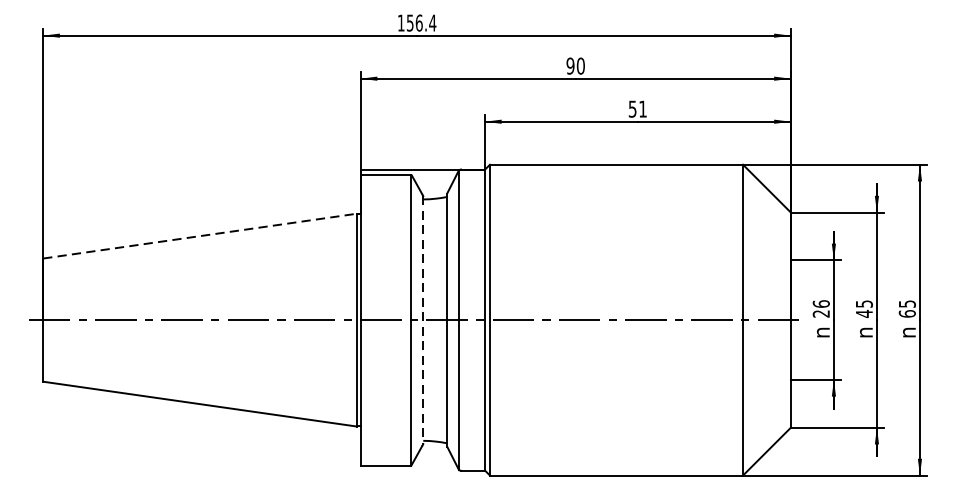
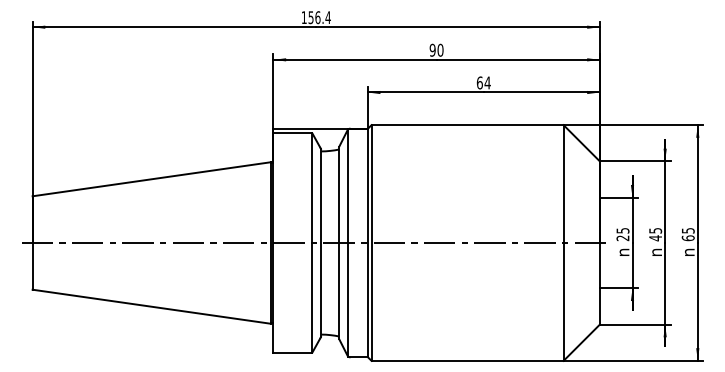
text: (637, 108) -> (483, 82), 51 -> 64
line: (201, 236) -> (152, 179), dashed -> solid
text: (820, 303) -> (622, 230), 26 -> 25
line: (422, 320) -> (320, 243), dashed -> solid

